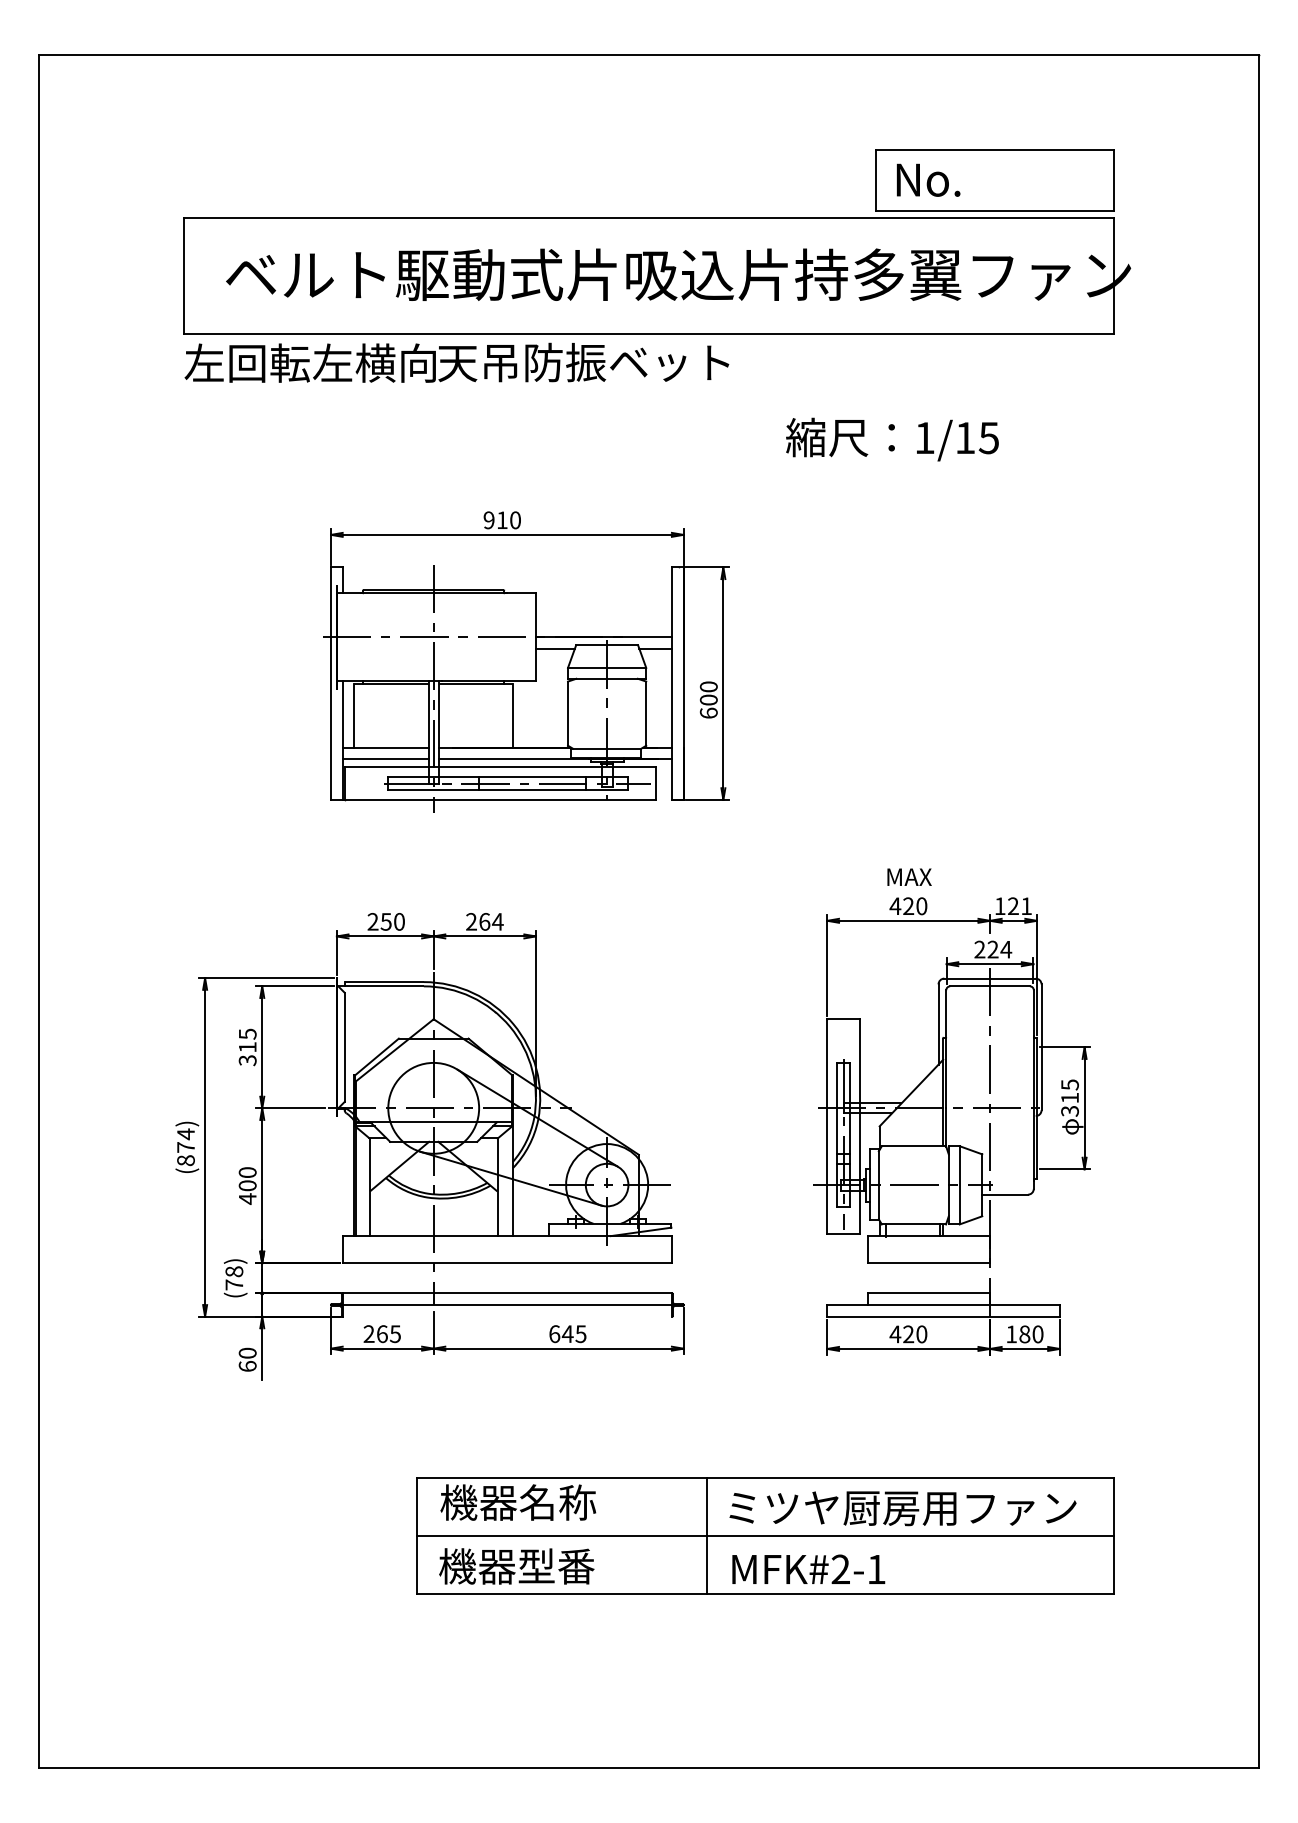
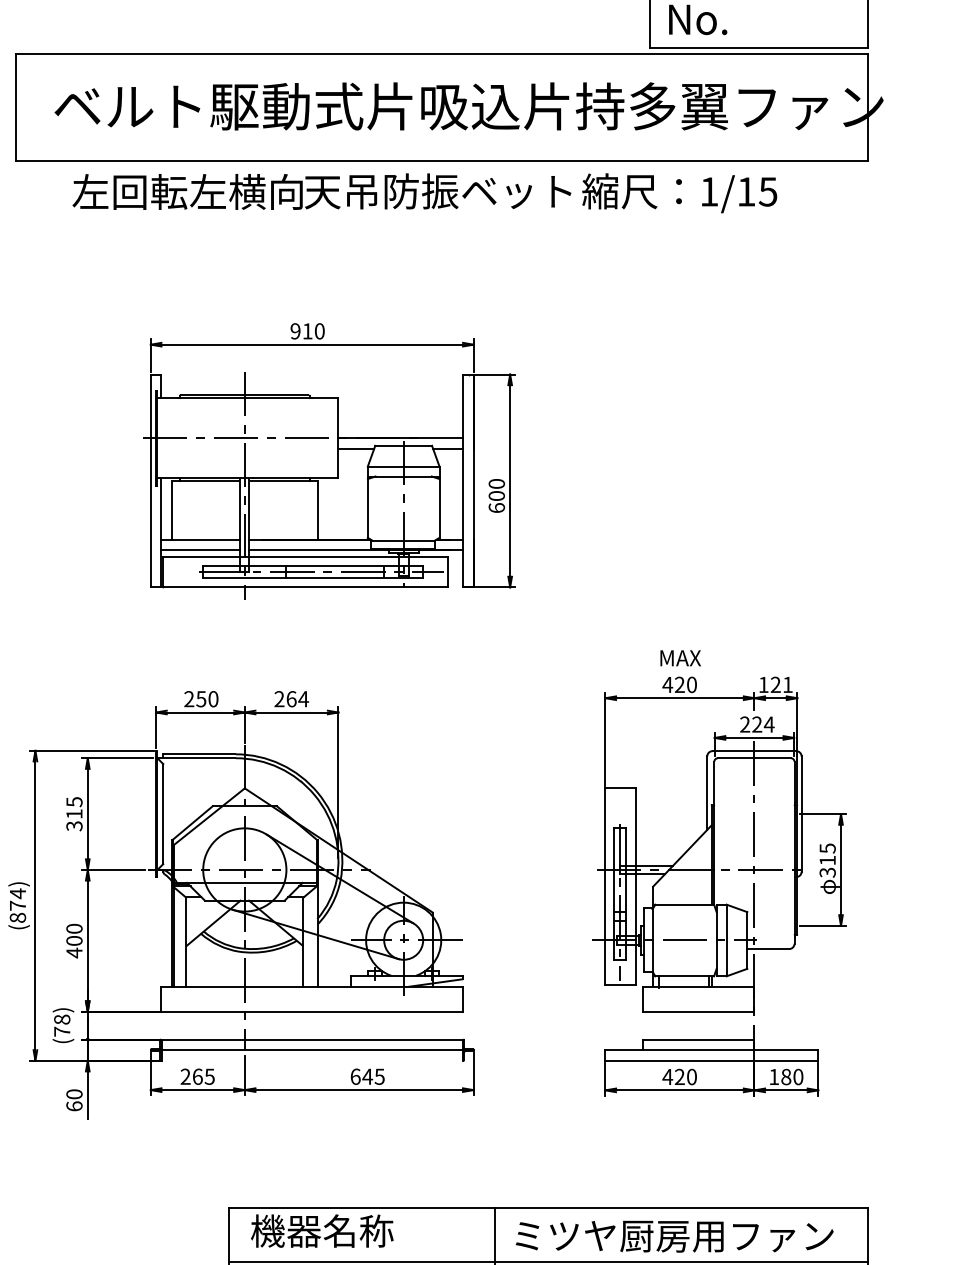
text: (456, 362) -> (321, 191), moved
text: (892, 439) -> (679, 193), moved

